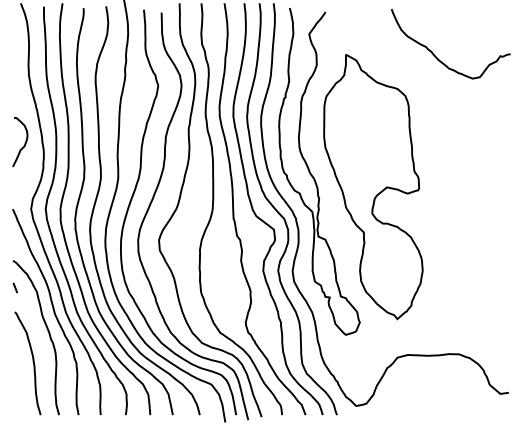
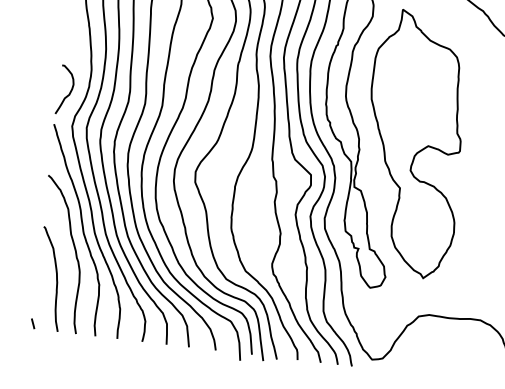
curve: (24, 143) -> (69, 92), moved
line: (14, 287) -> (32, 323), moved

